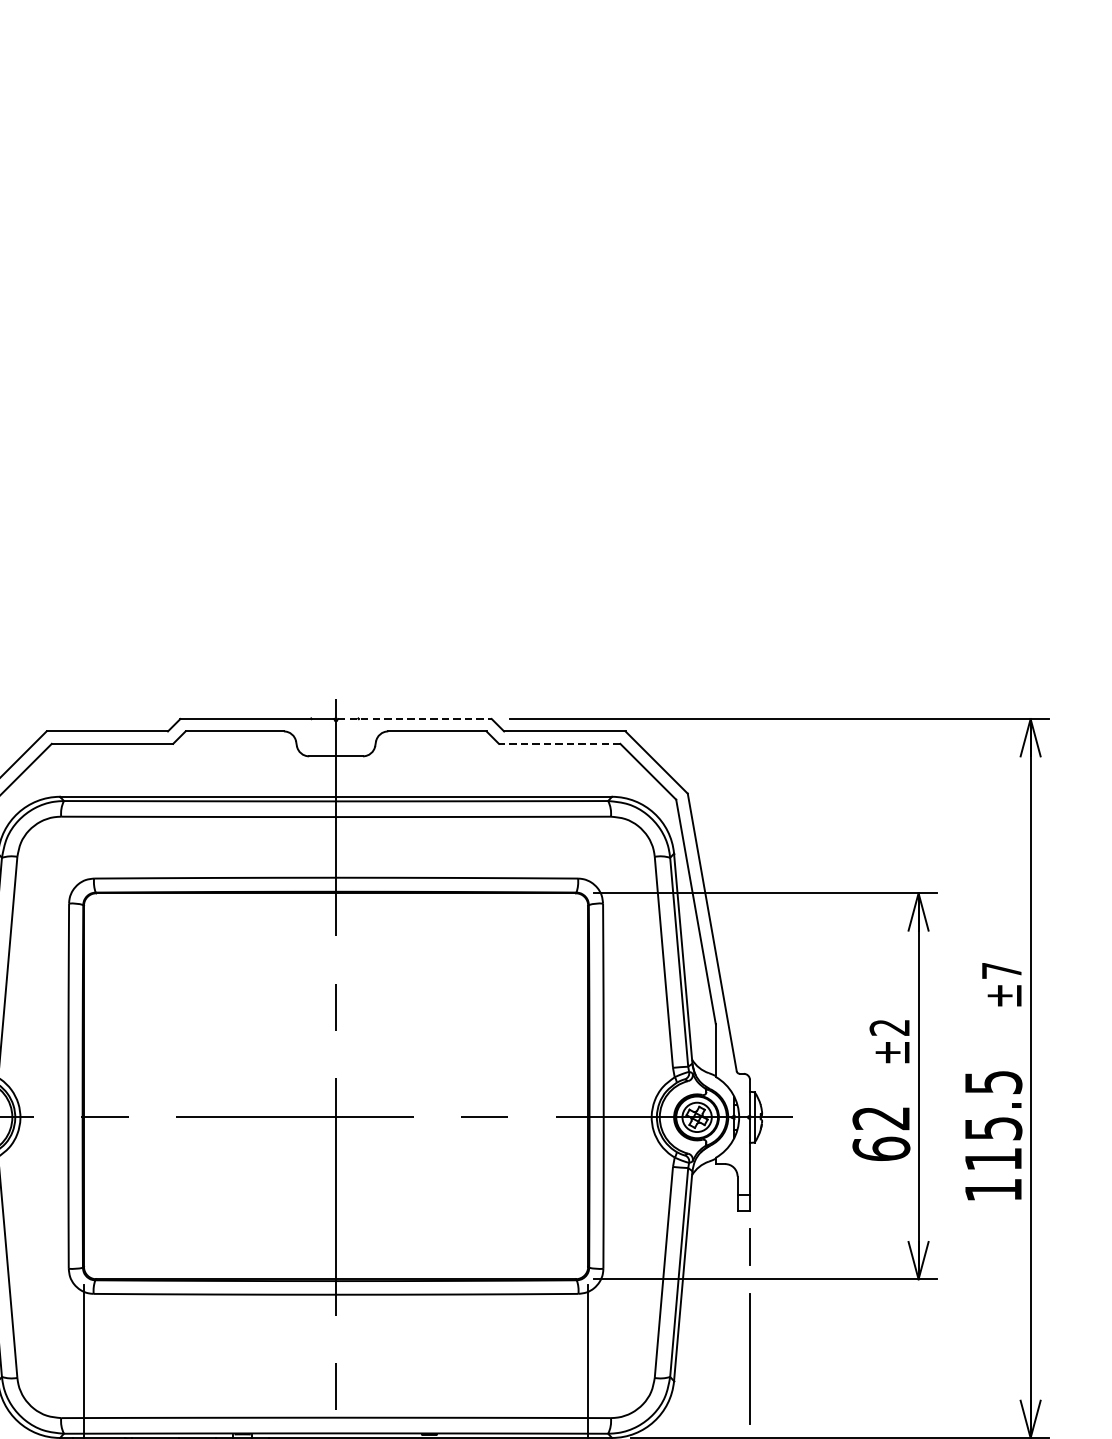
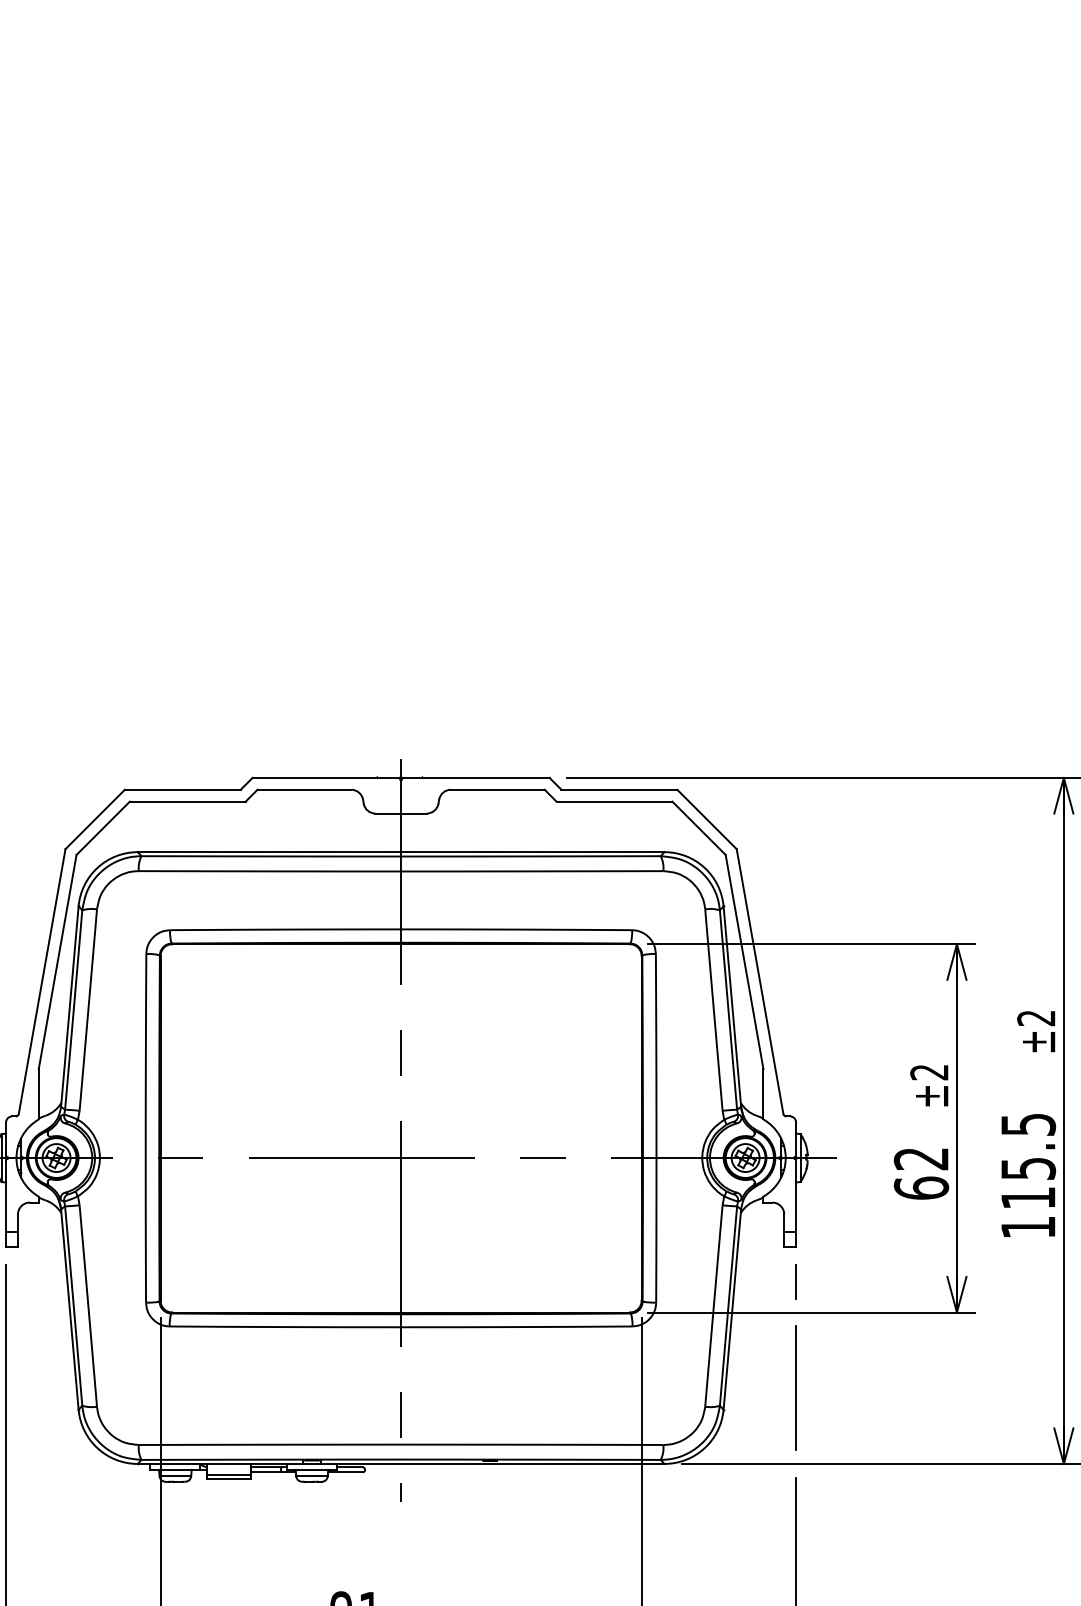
line: (415, 718) -> (476, 777), dashed -> solid
line: (559, 743) -> (614, 801), dashed -> solid
text: (1001, 971) -> (1036, 1018), ±7 -> ±2

